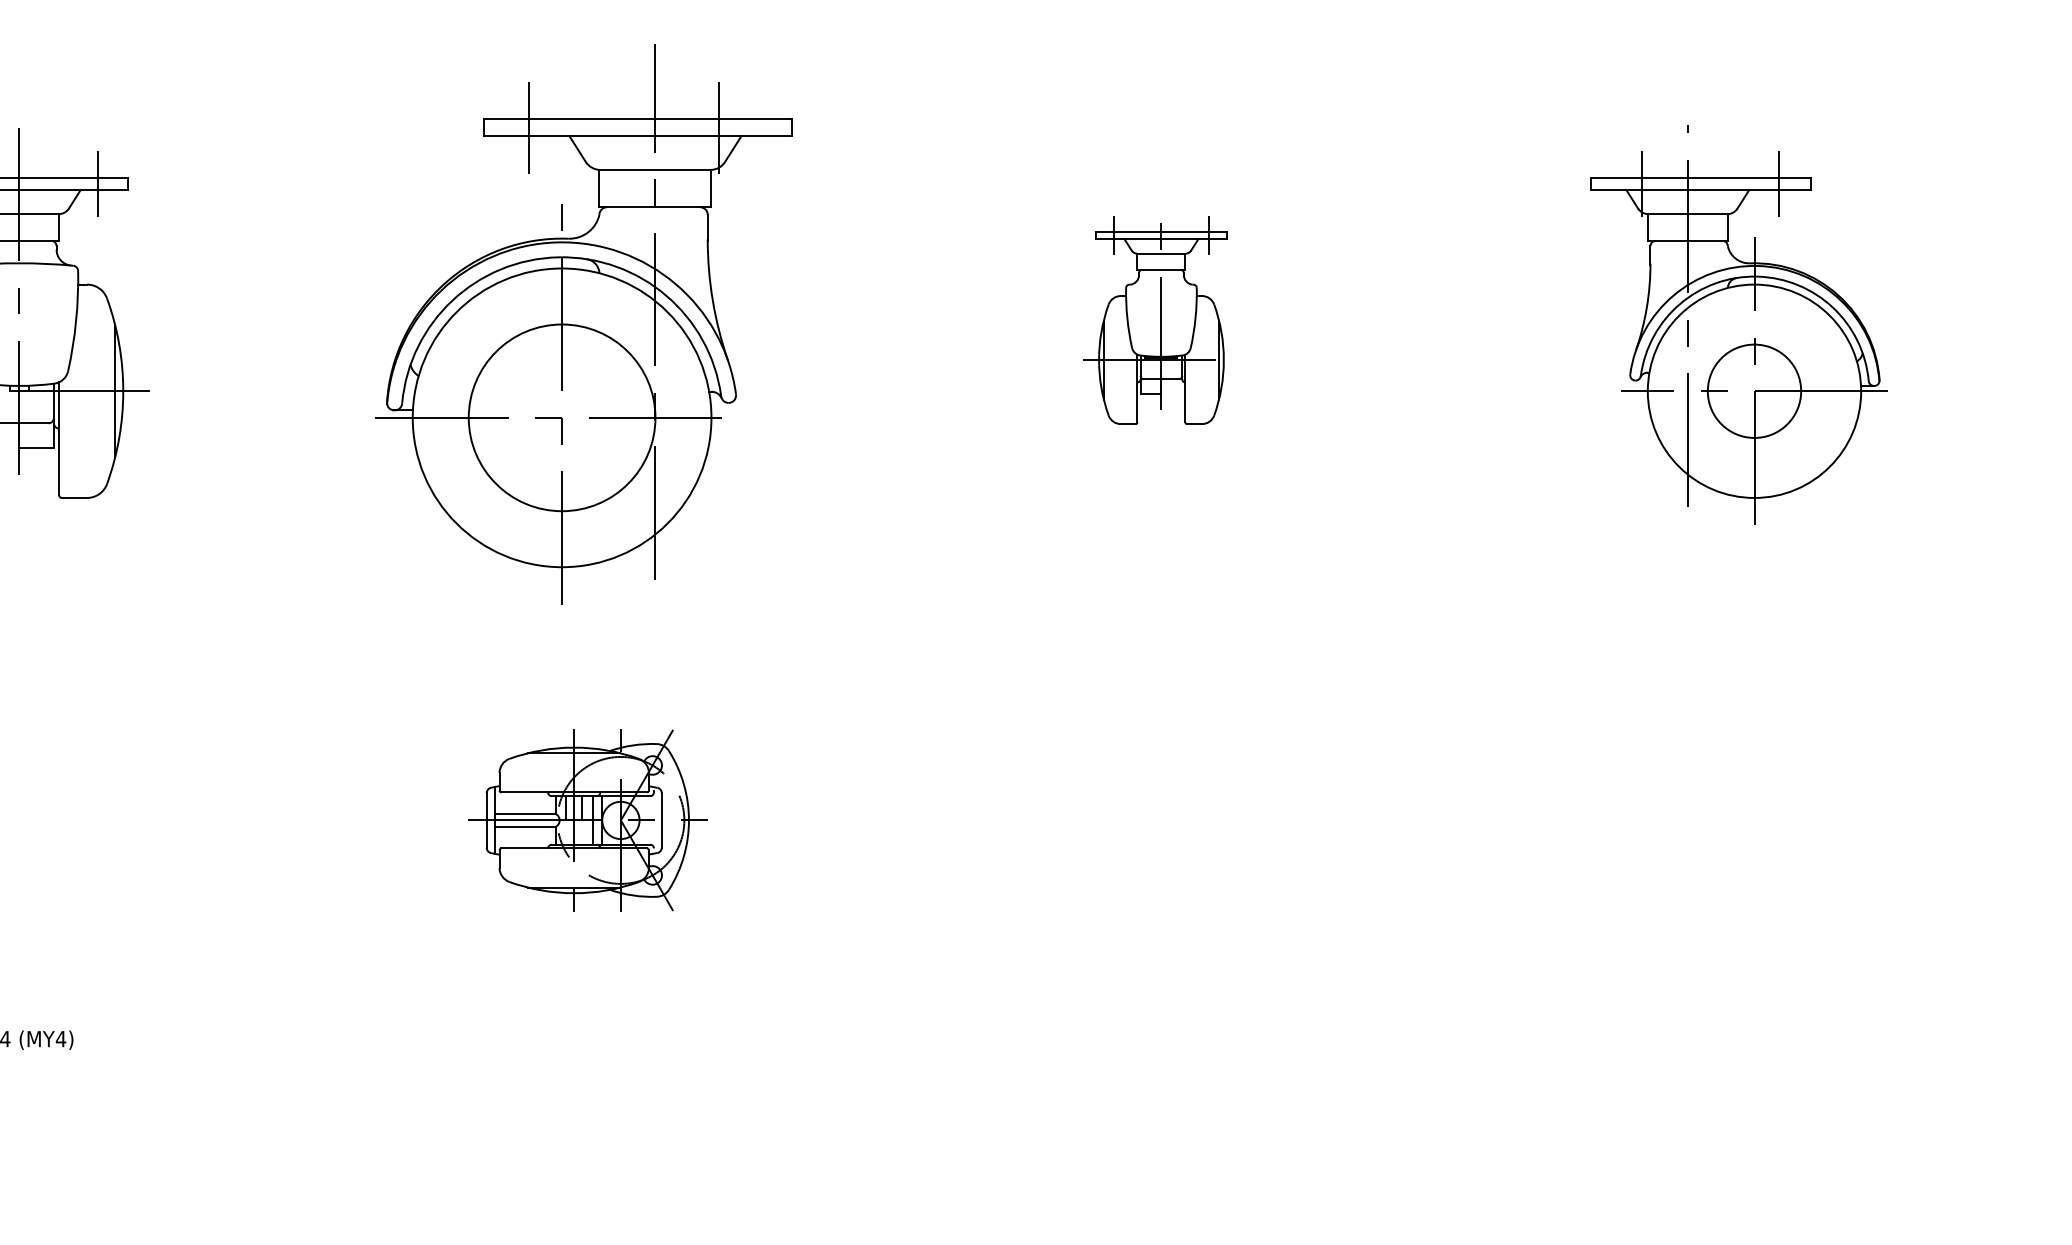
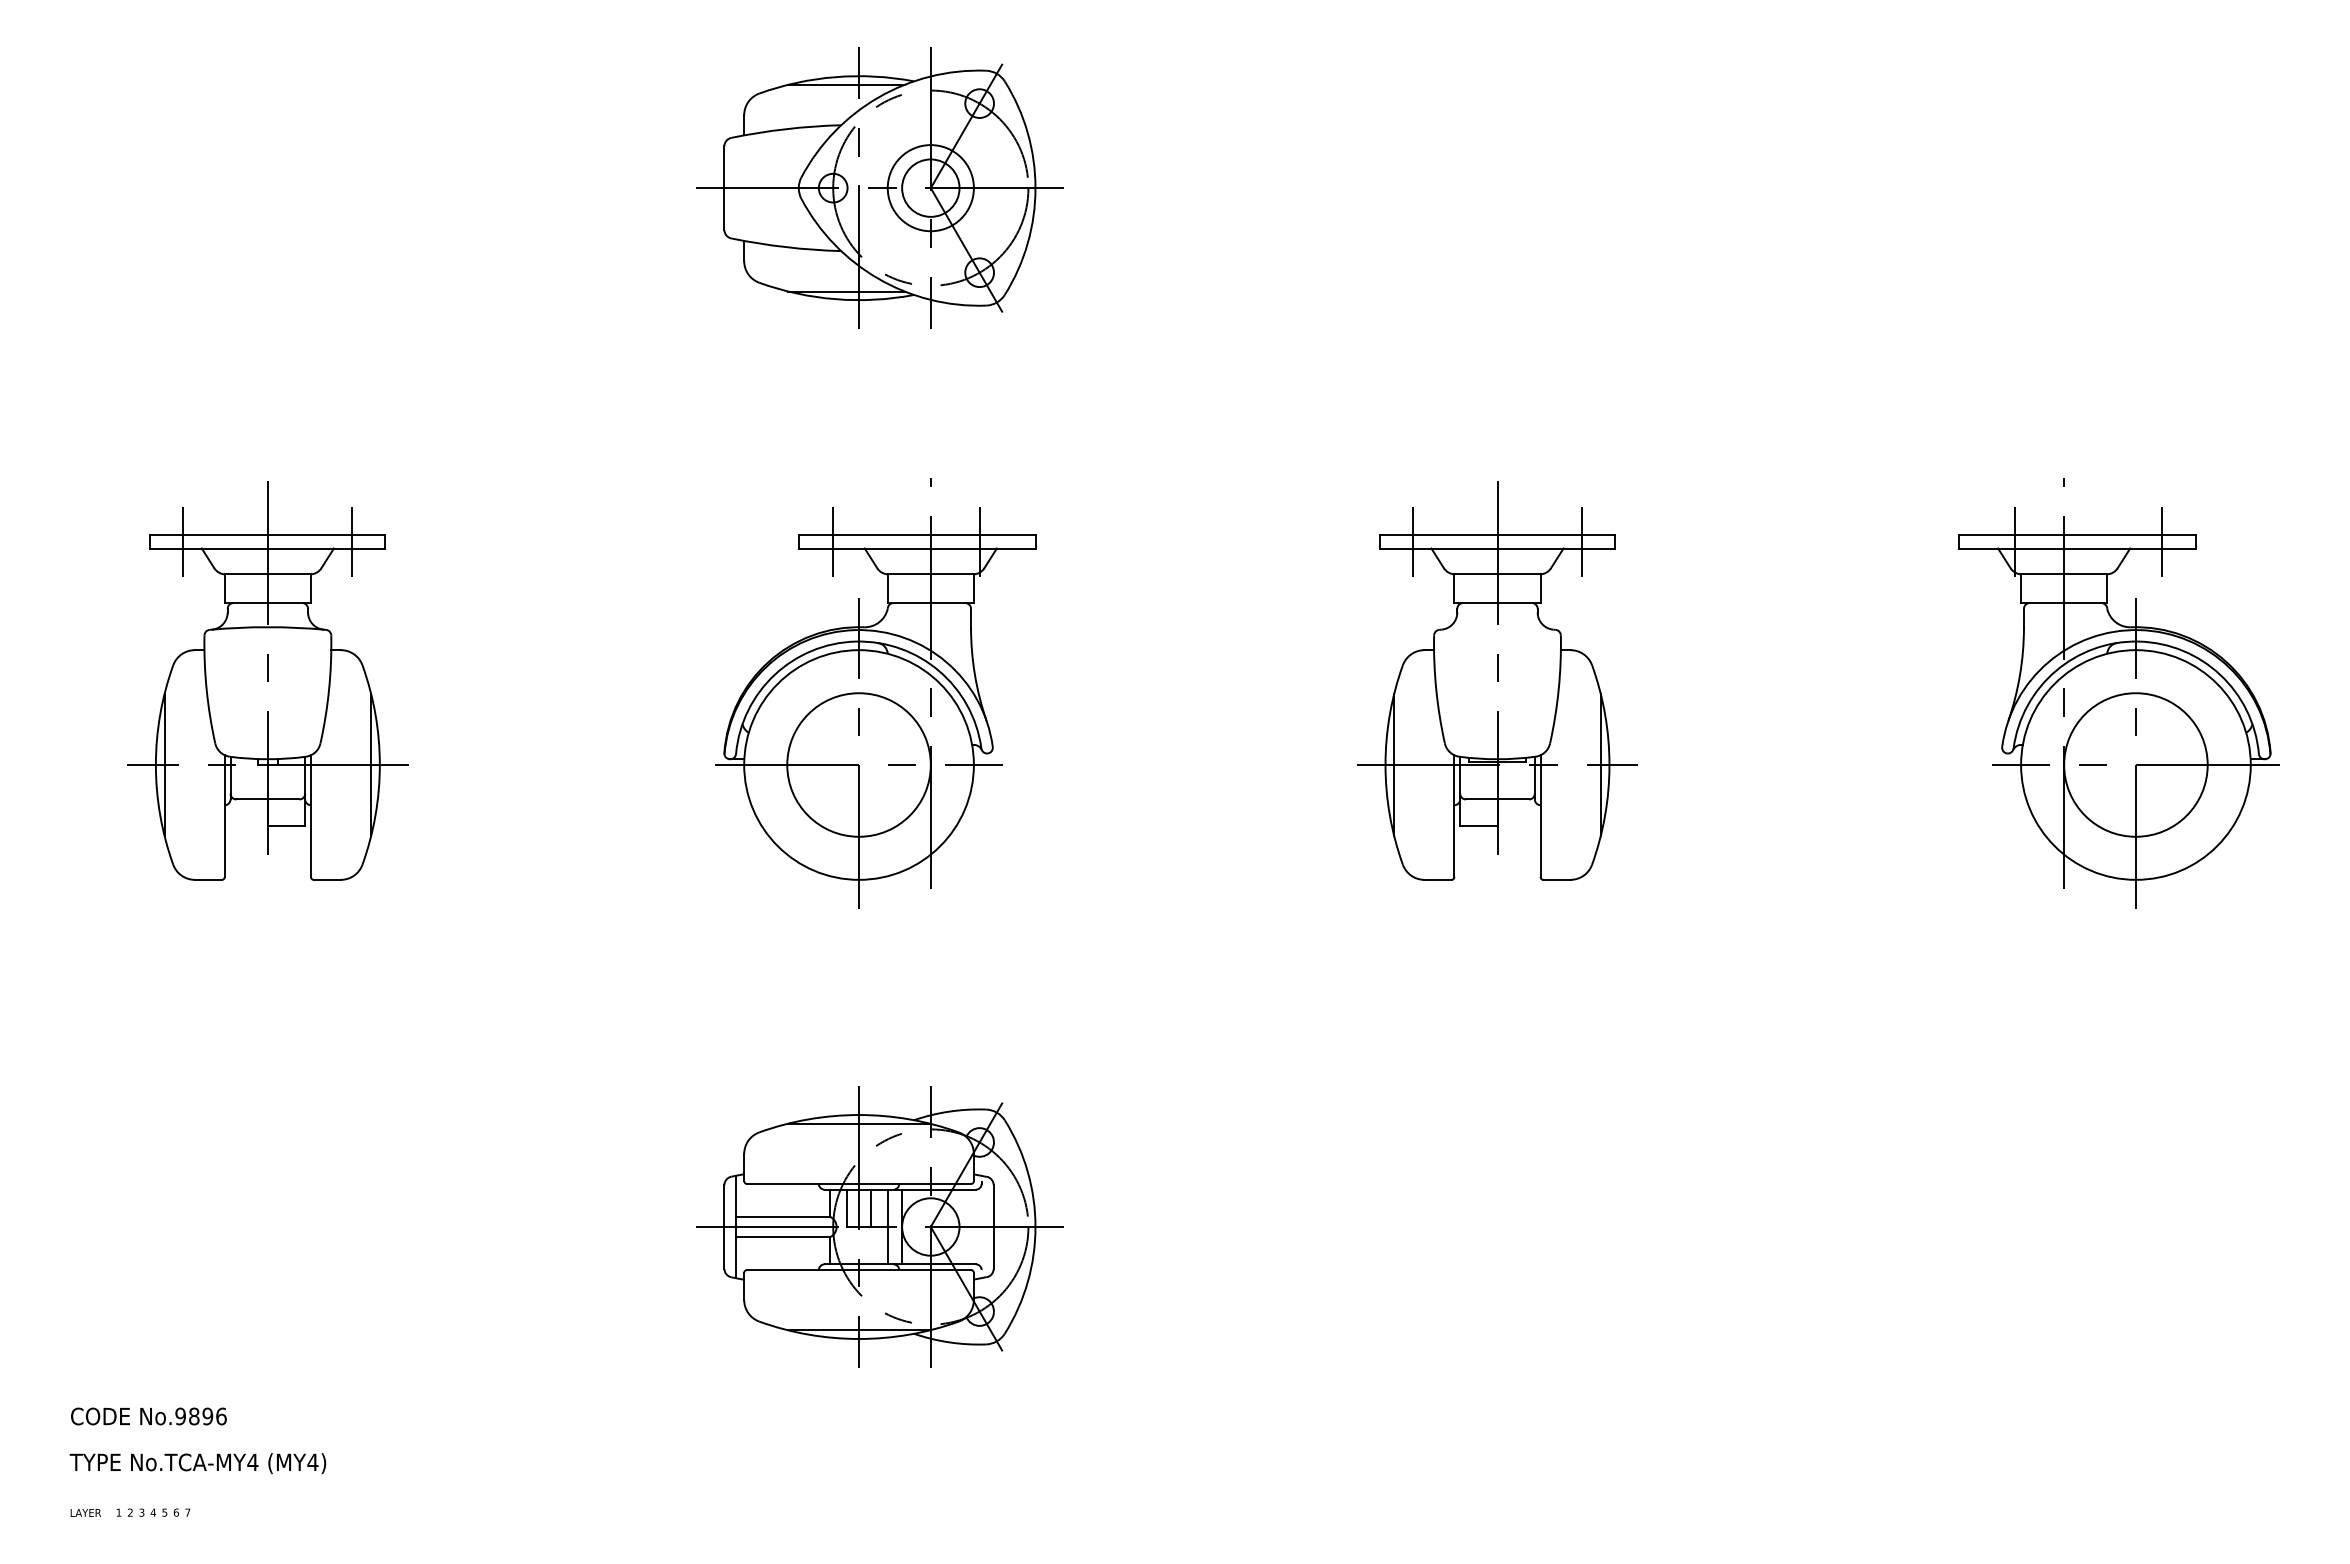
part: (1161, 312) -> (1497, 680), size x1.67
part: (583, 324) -> (875, 693), size x0.71
circle: (1754, 390) -> (2135, 764), size x1.43
part: (587, 819) -> (879, 1226), size x1.43

